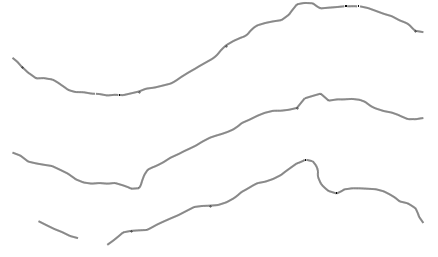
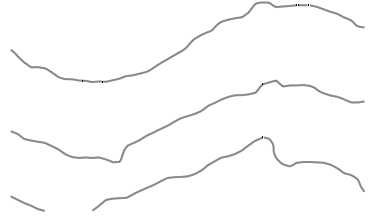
line: (57, 229) -> (27, 203), moved

